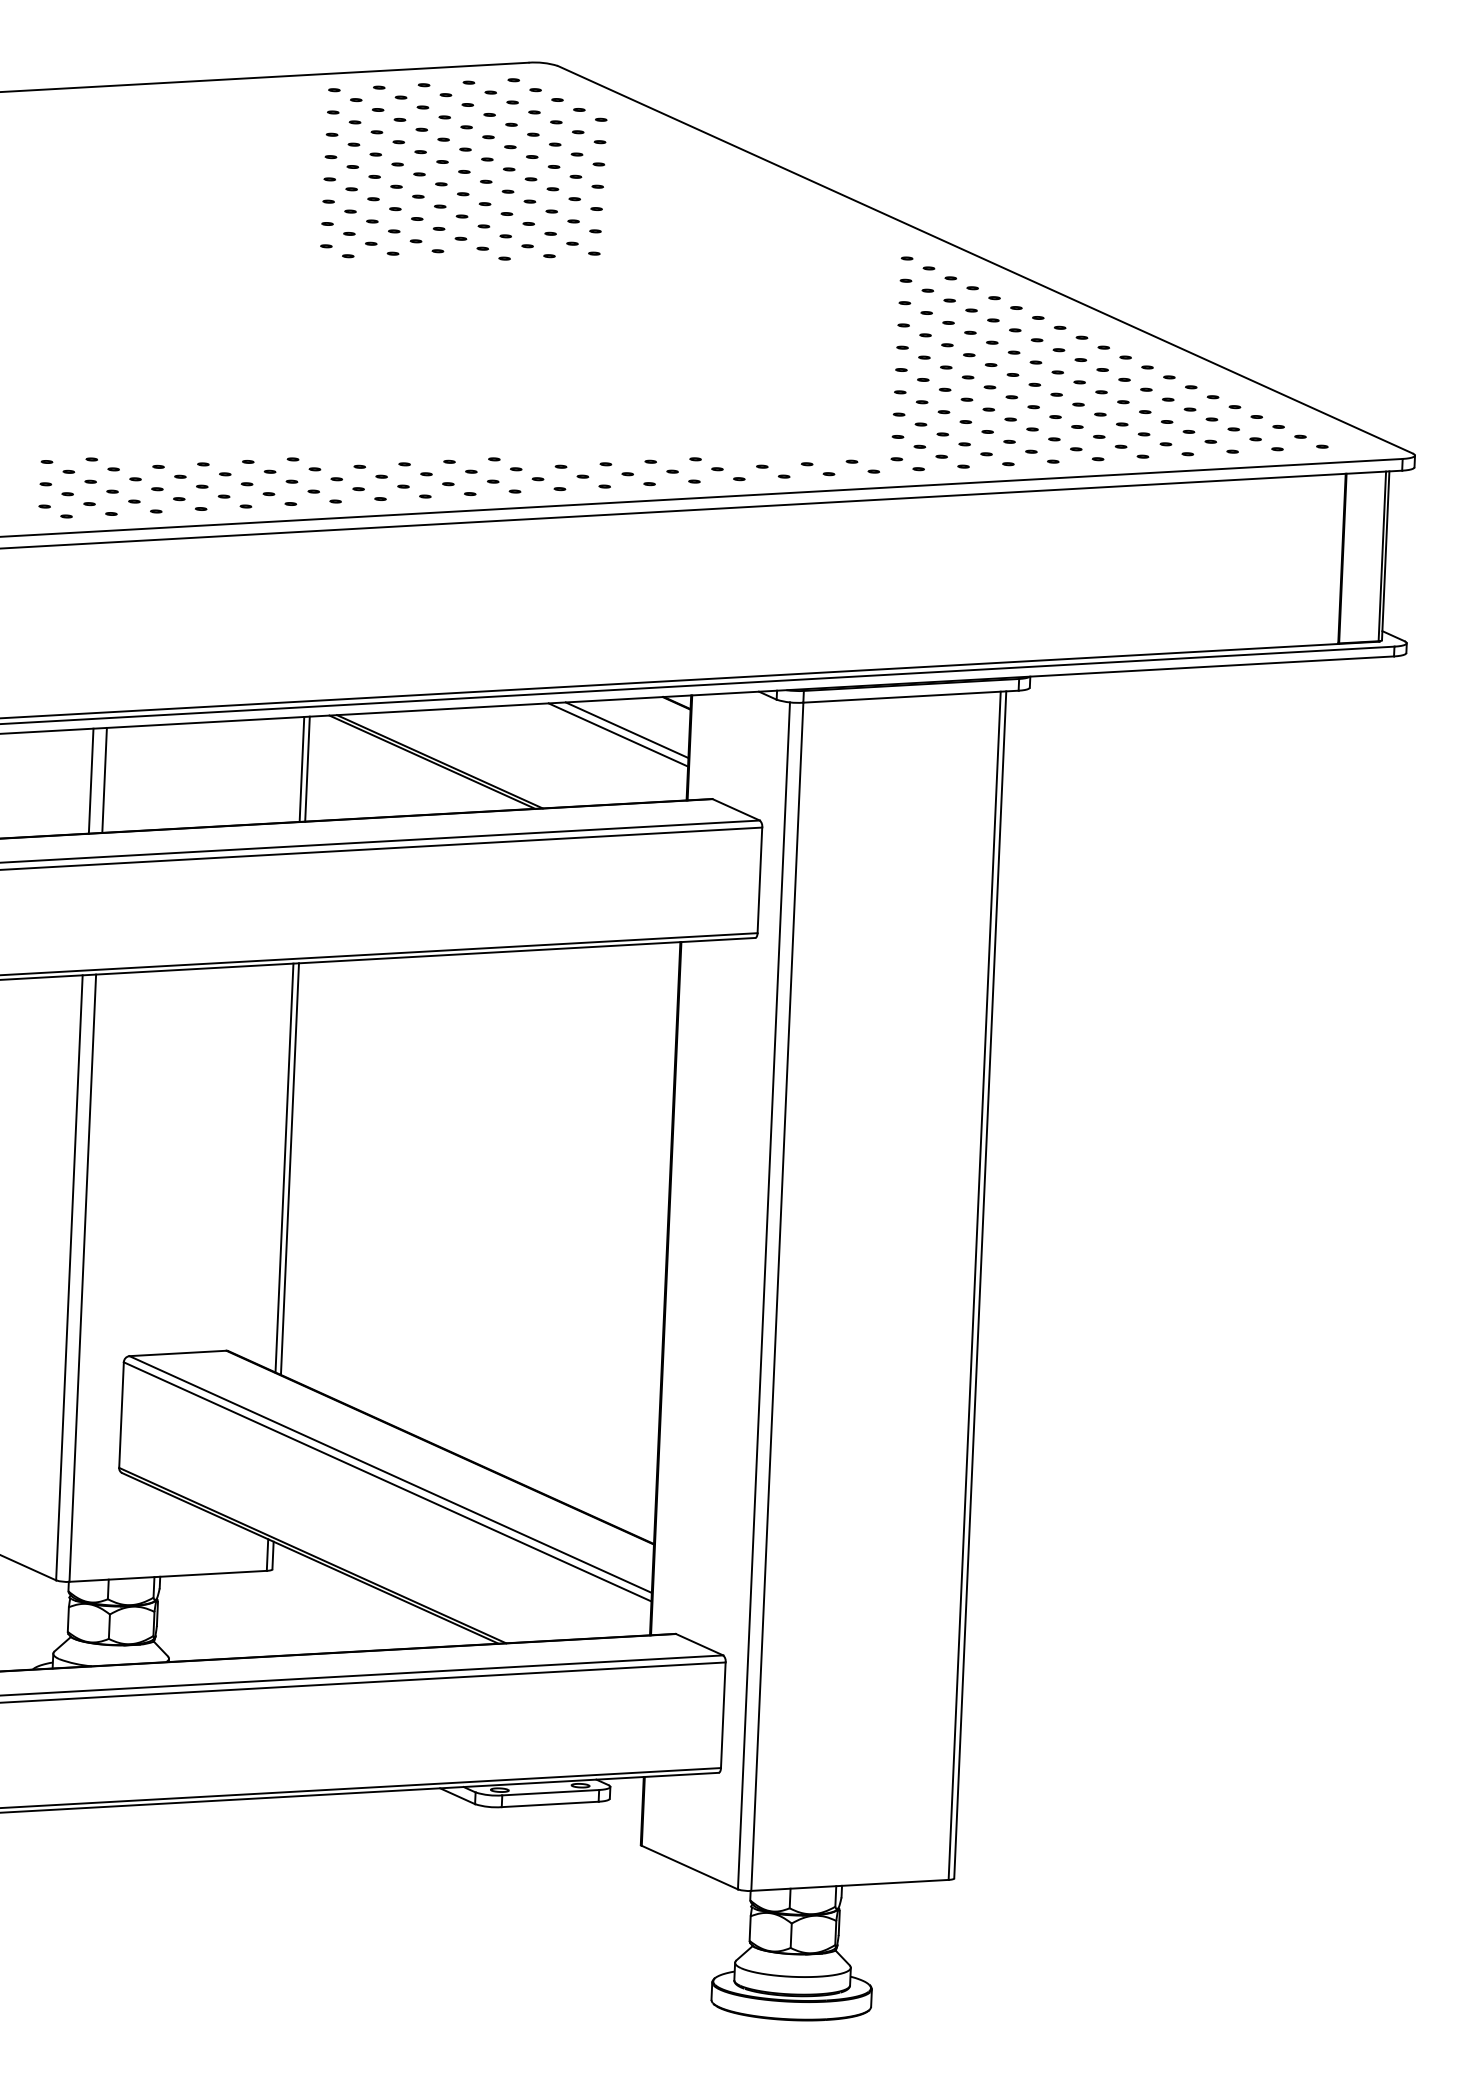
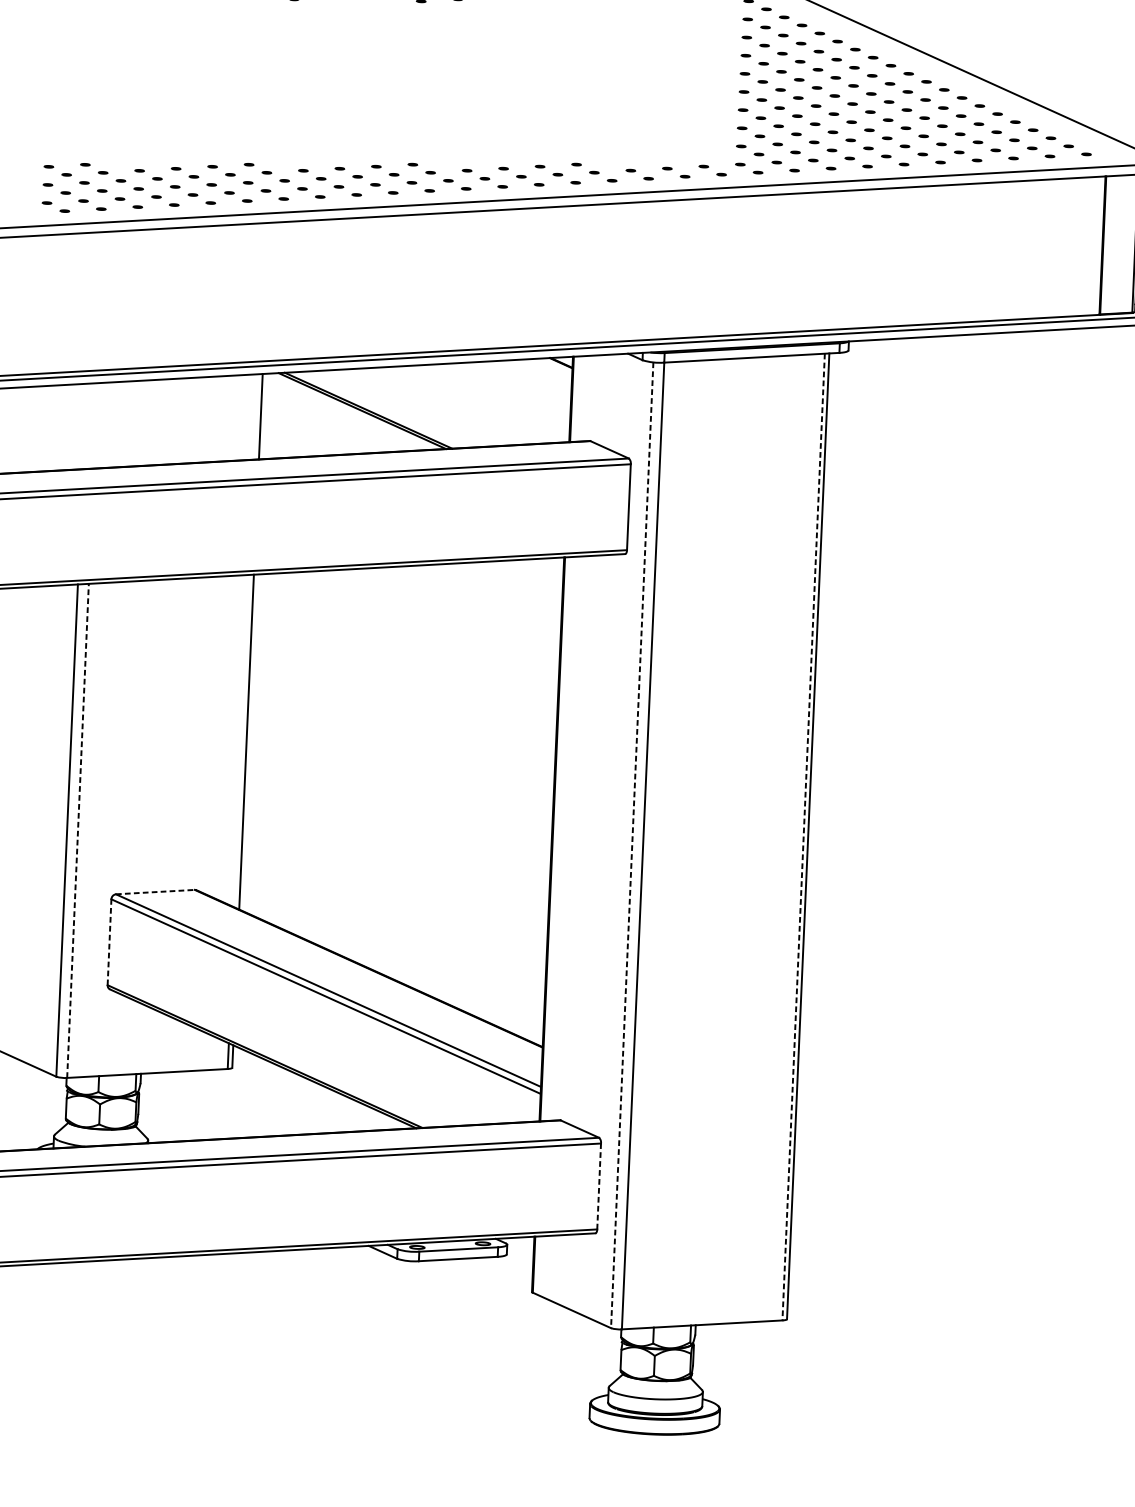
line: (626, 730) -> (520, 385), removed
line: (618, 734) -> (513, 388), removed
line: (301, 768) -> (255, 416), removed
line: (104, 779) -> (95, 425), removed
line: (90, 780) -> (84, 425), removed
line: (284, 1167) -> (242, 740), removed
line: (82, 1278) -> (77, 831), solid -> dashed
line: (974, 1285) -> (803, 836), solid -> dashed
line: (763, 1296) -> (631, 845), solid -> dashed
line: (177, 1353) -> (155, 892), solid -> dashed
line: (121, 1415) -> (109, 942), solid -> dashed
line: (723, 1715) -> (599, 1186), solid -> dashed

